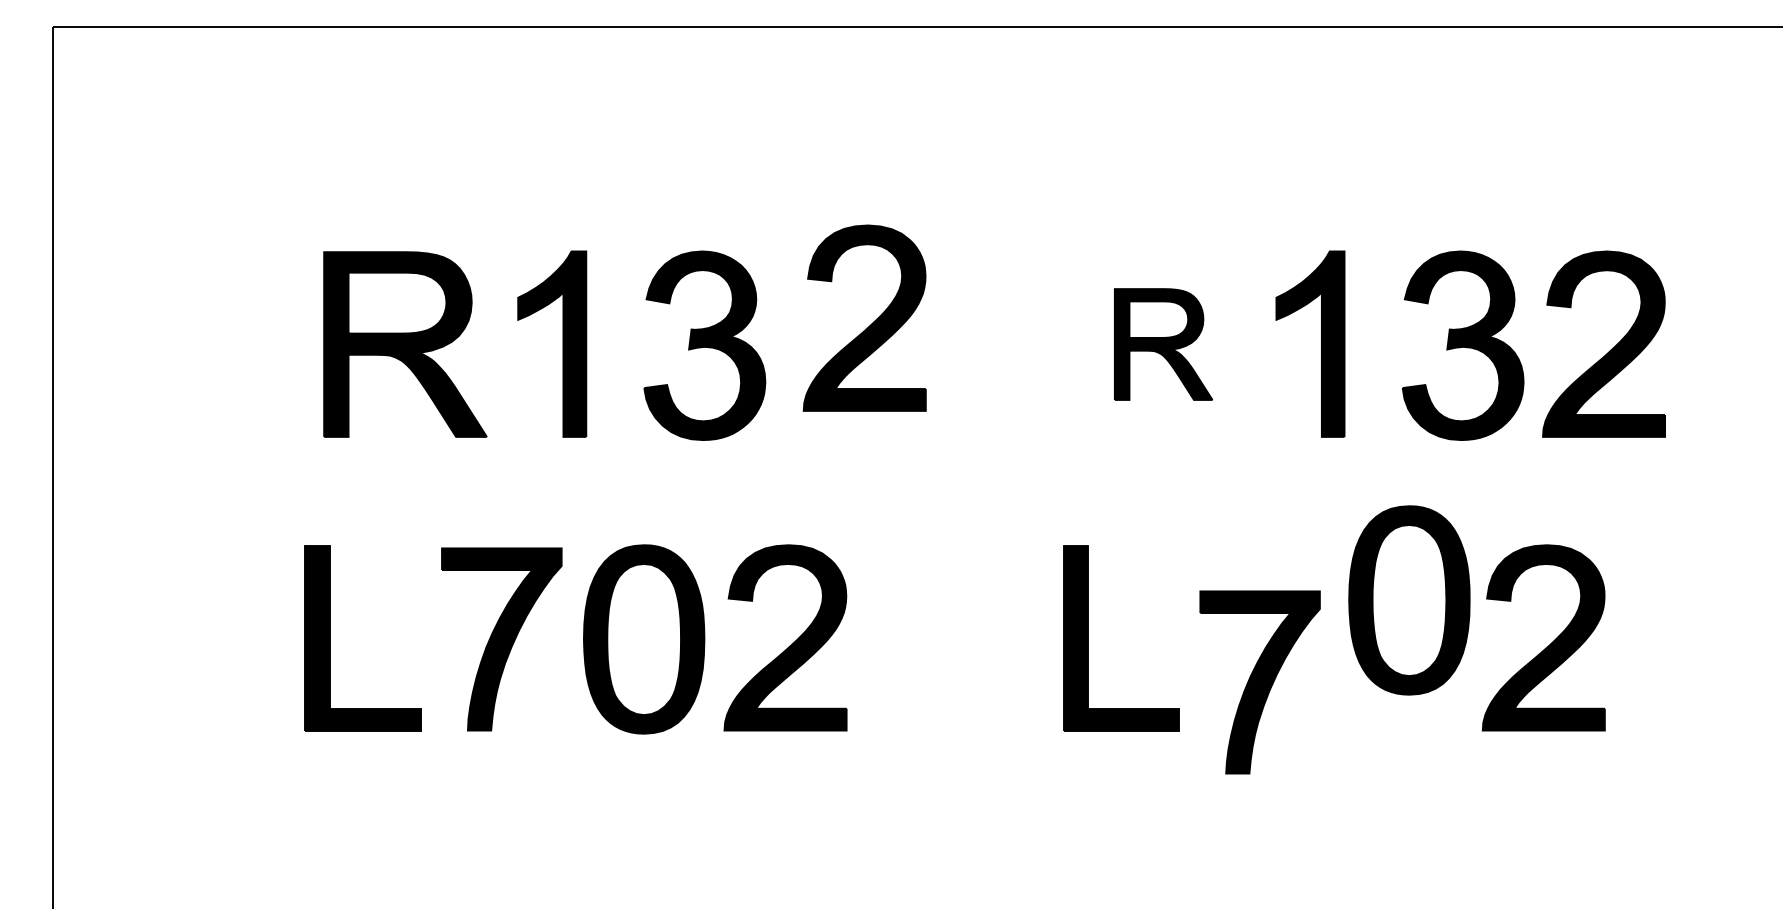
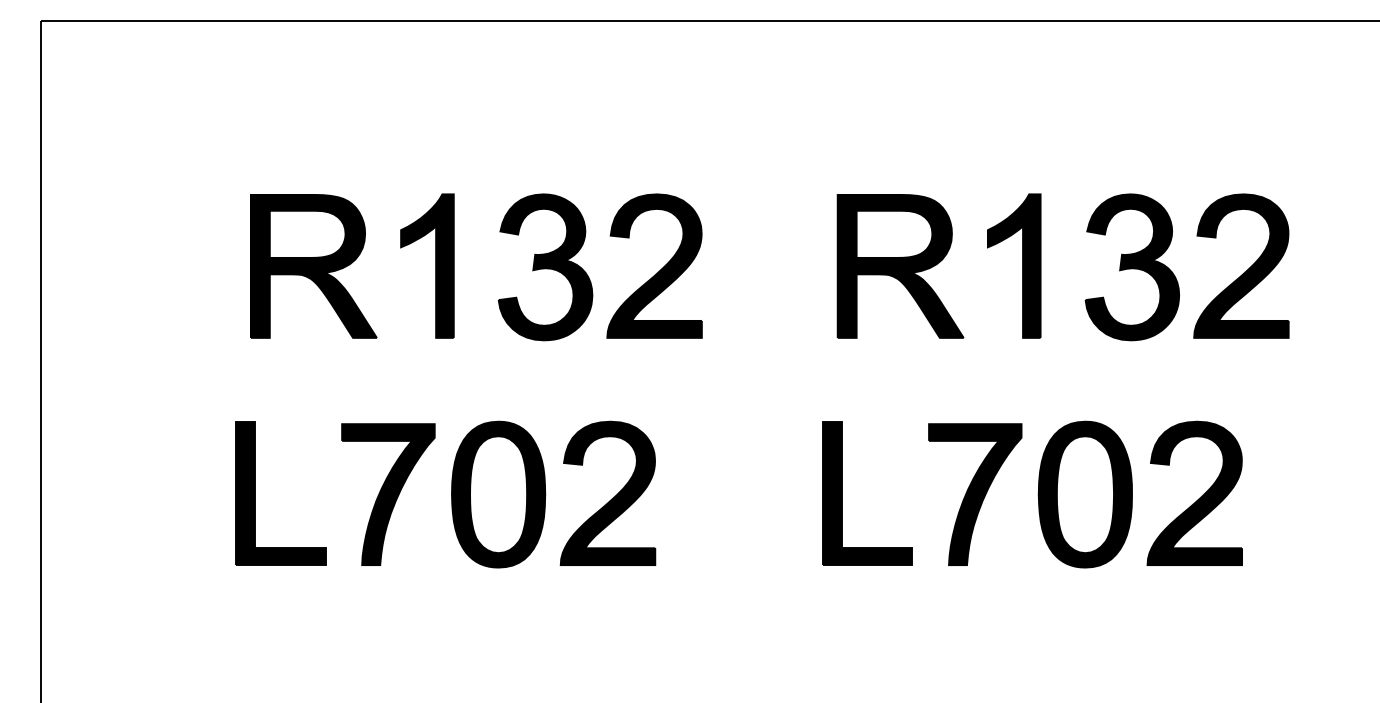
part: (871, 323) -> (659, 270), moved
part: (1163, 344) -> (900, 266), size x1.67
part: (1409, 600) -> (1085, 494), moved
part: (1259, 682) -> (974, 494), moved

